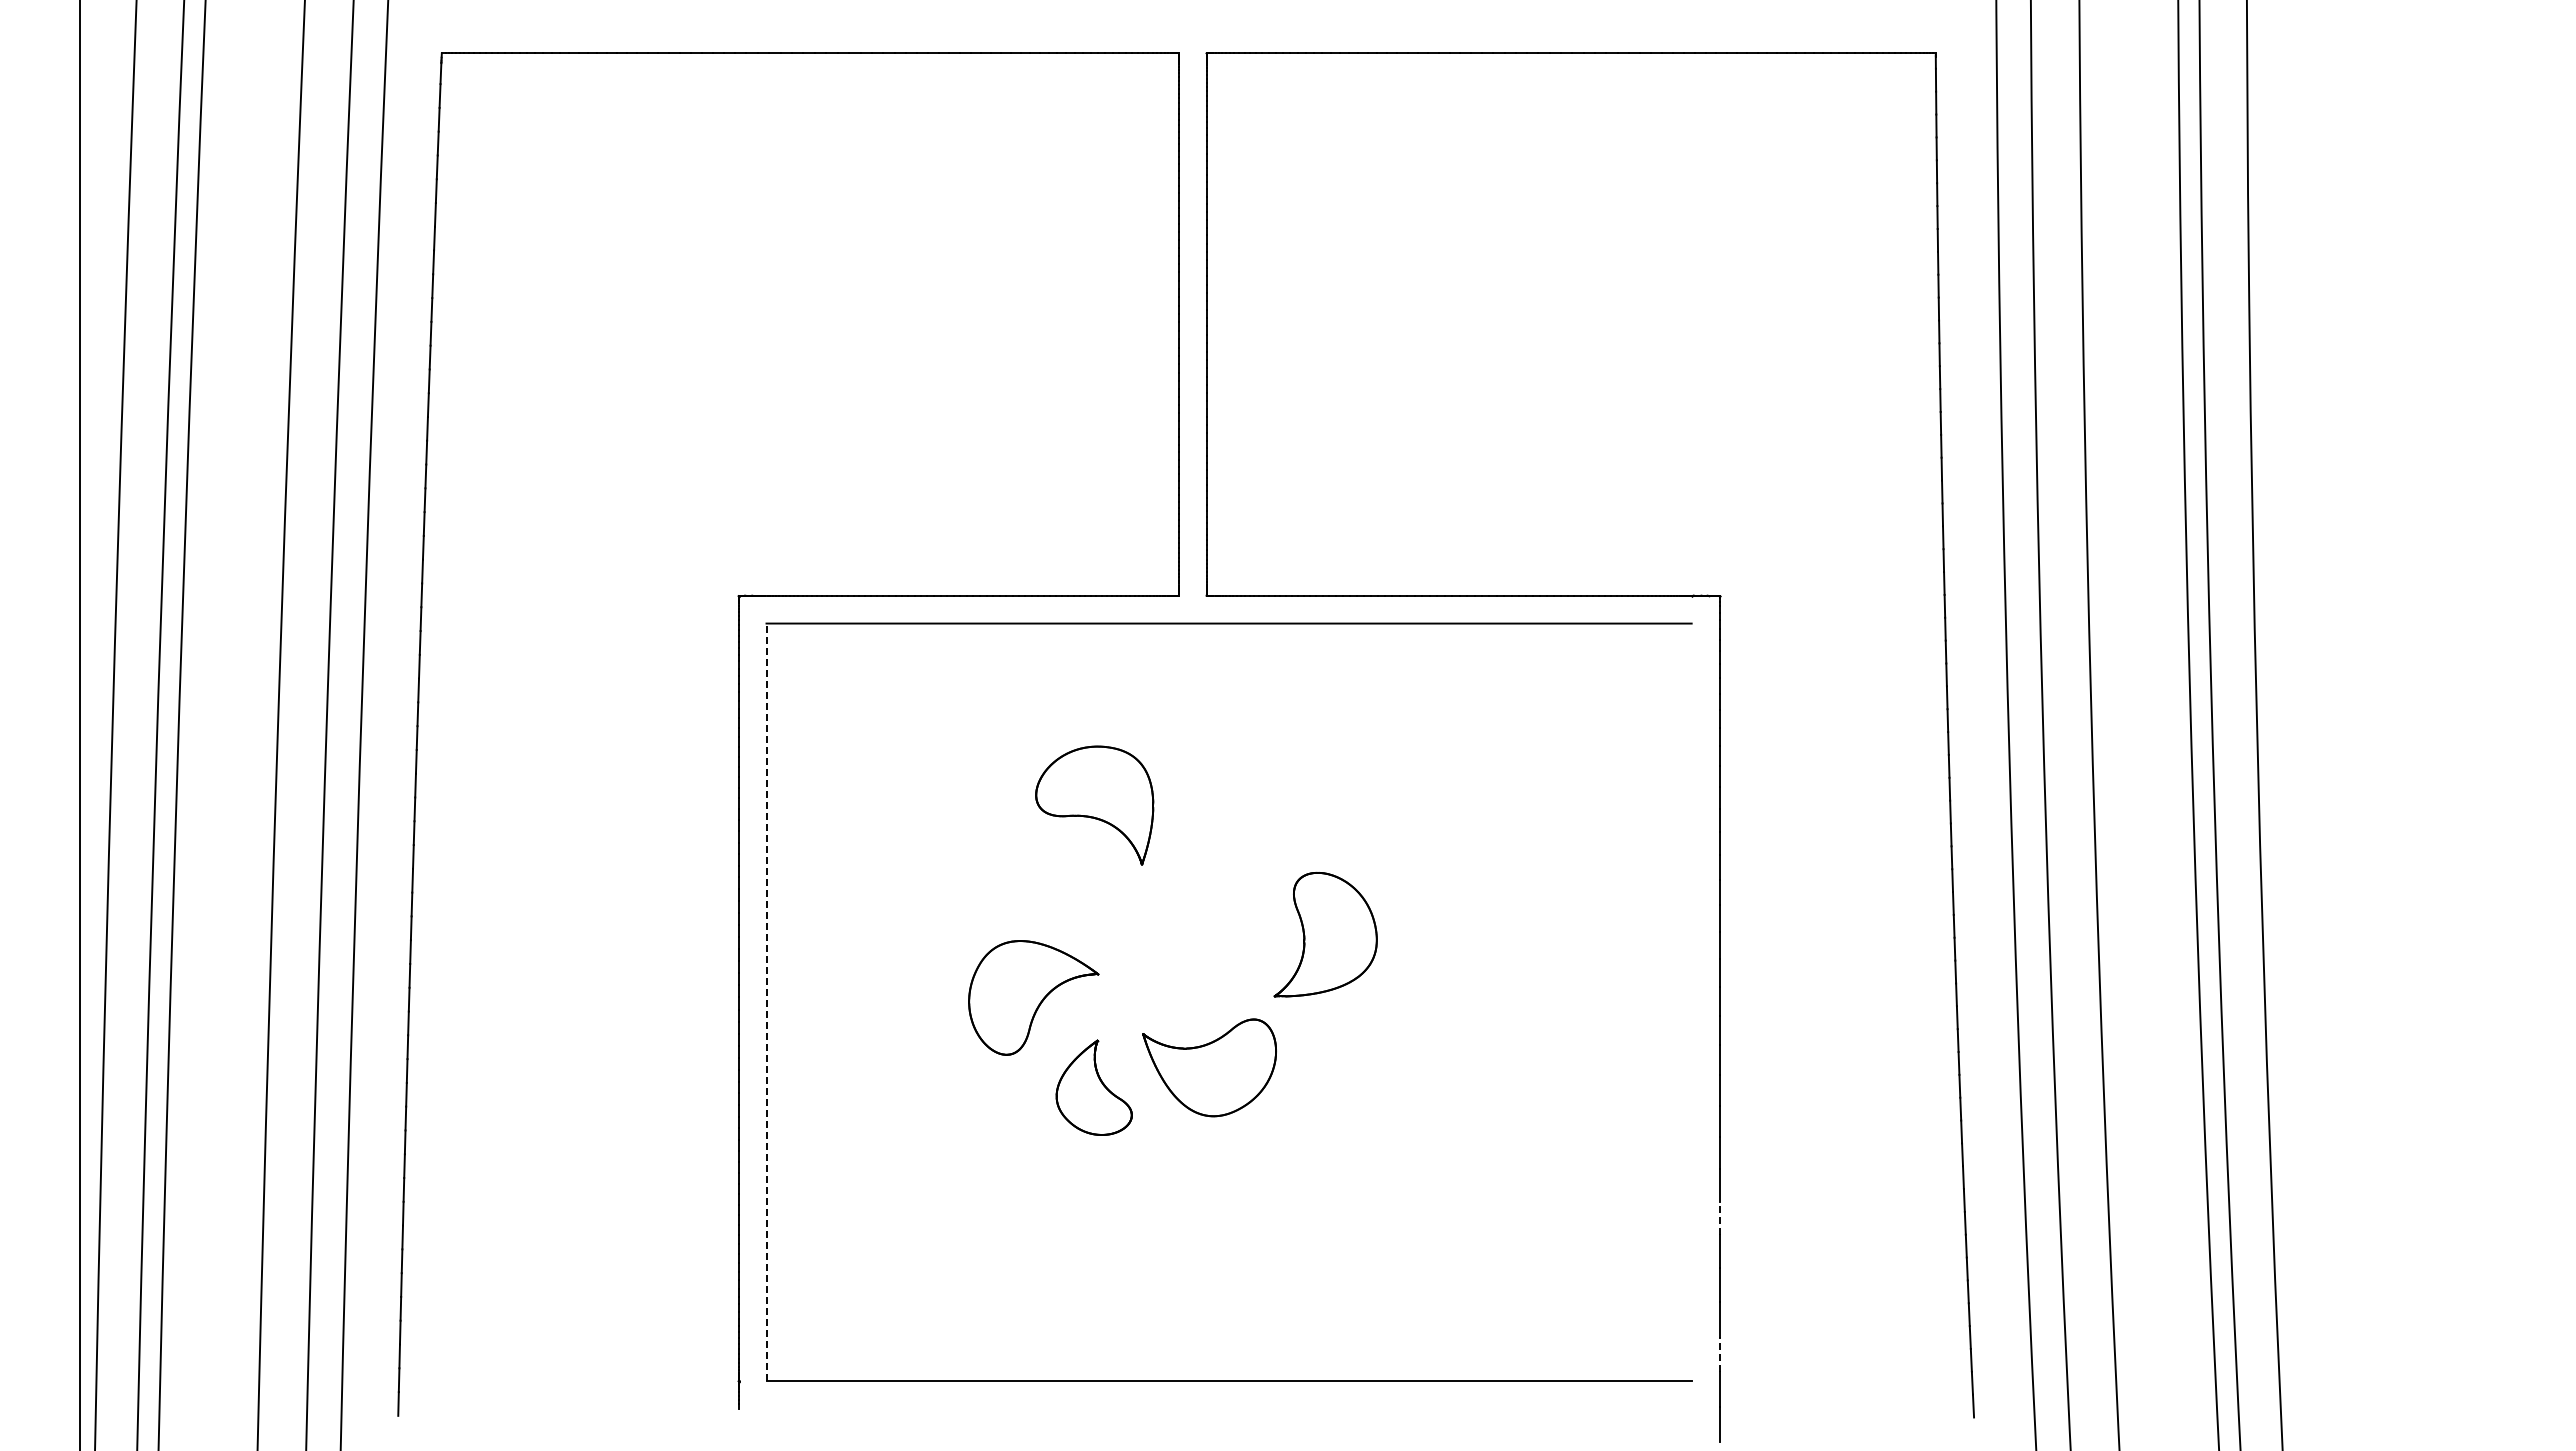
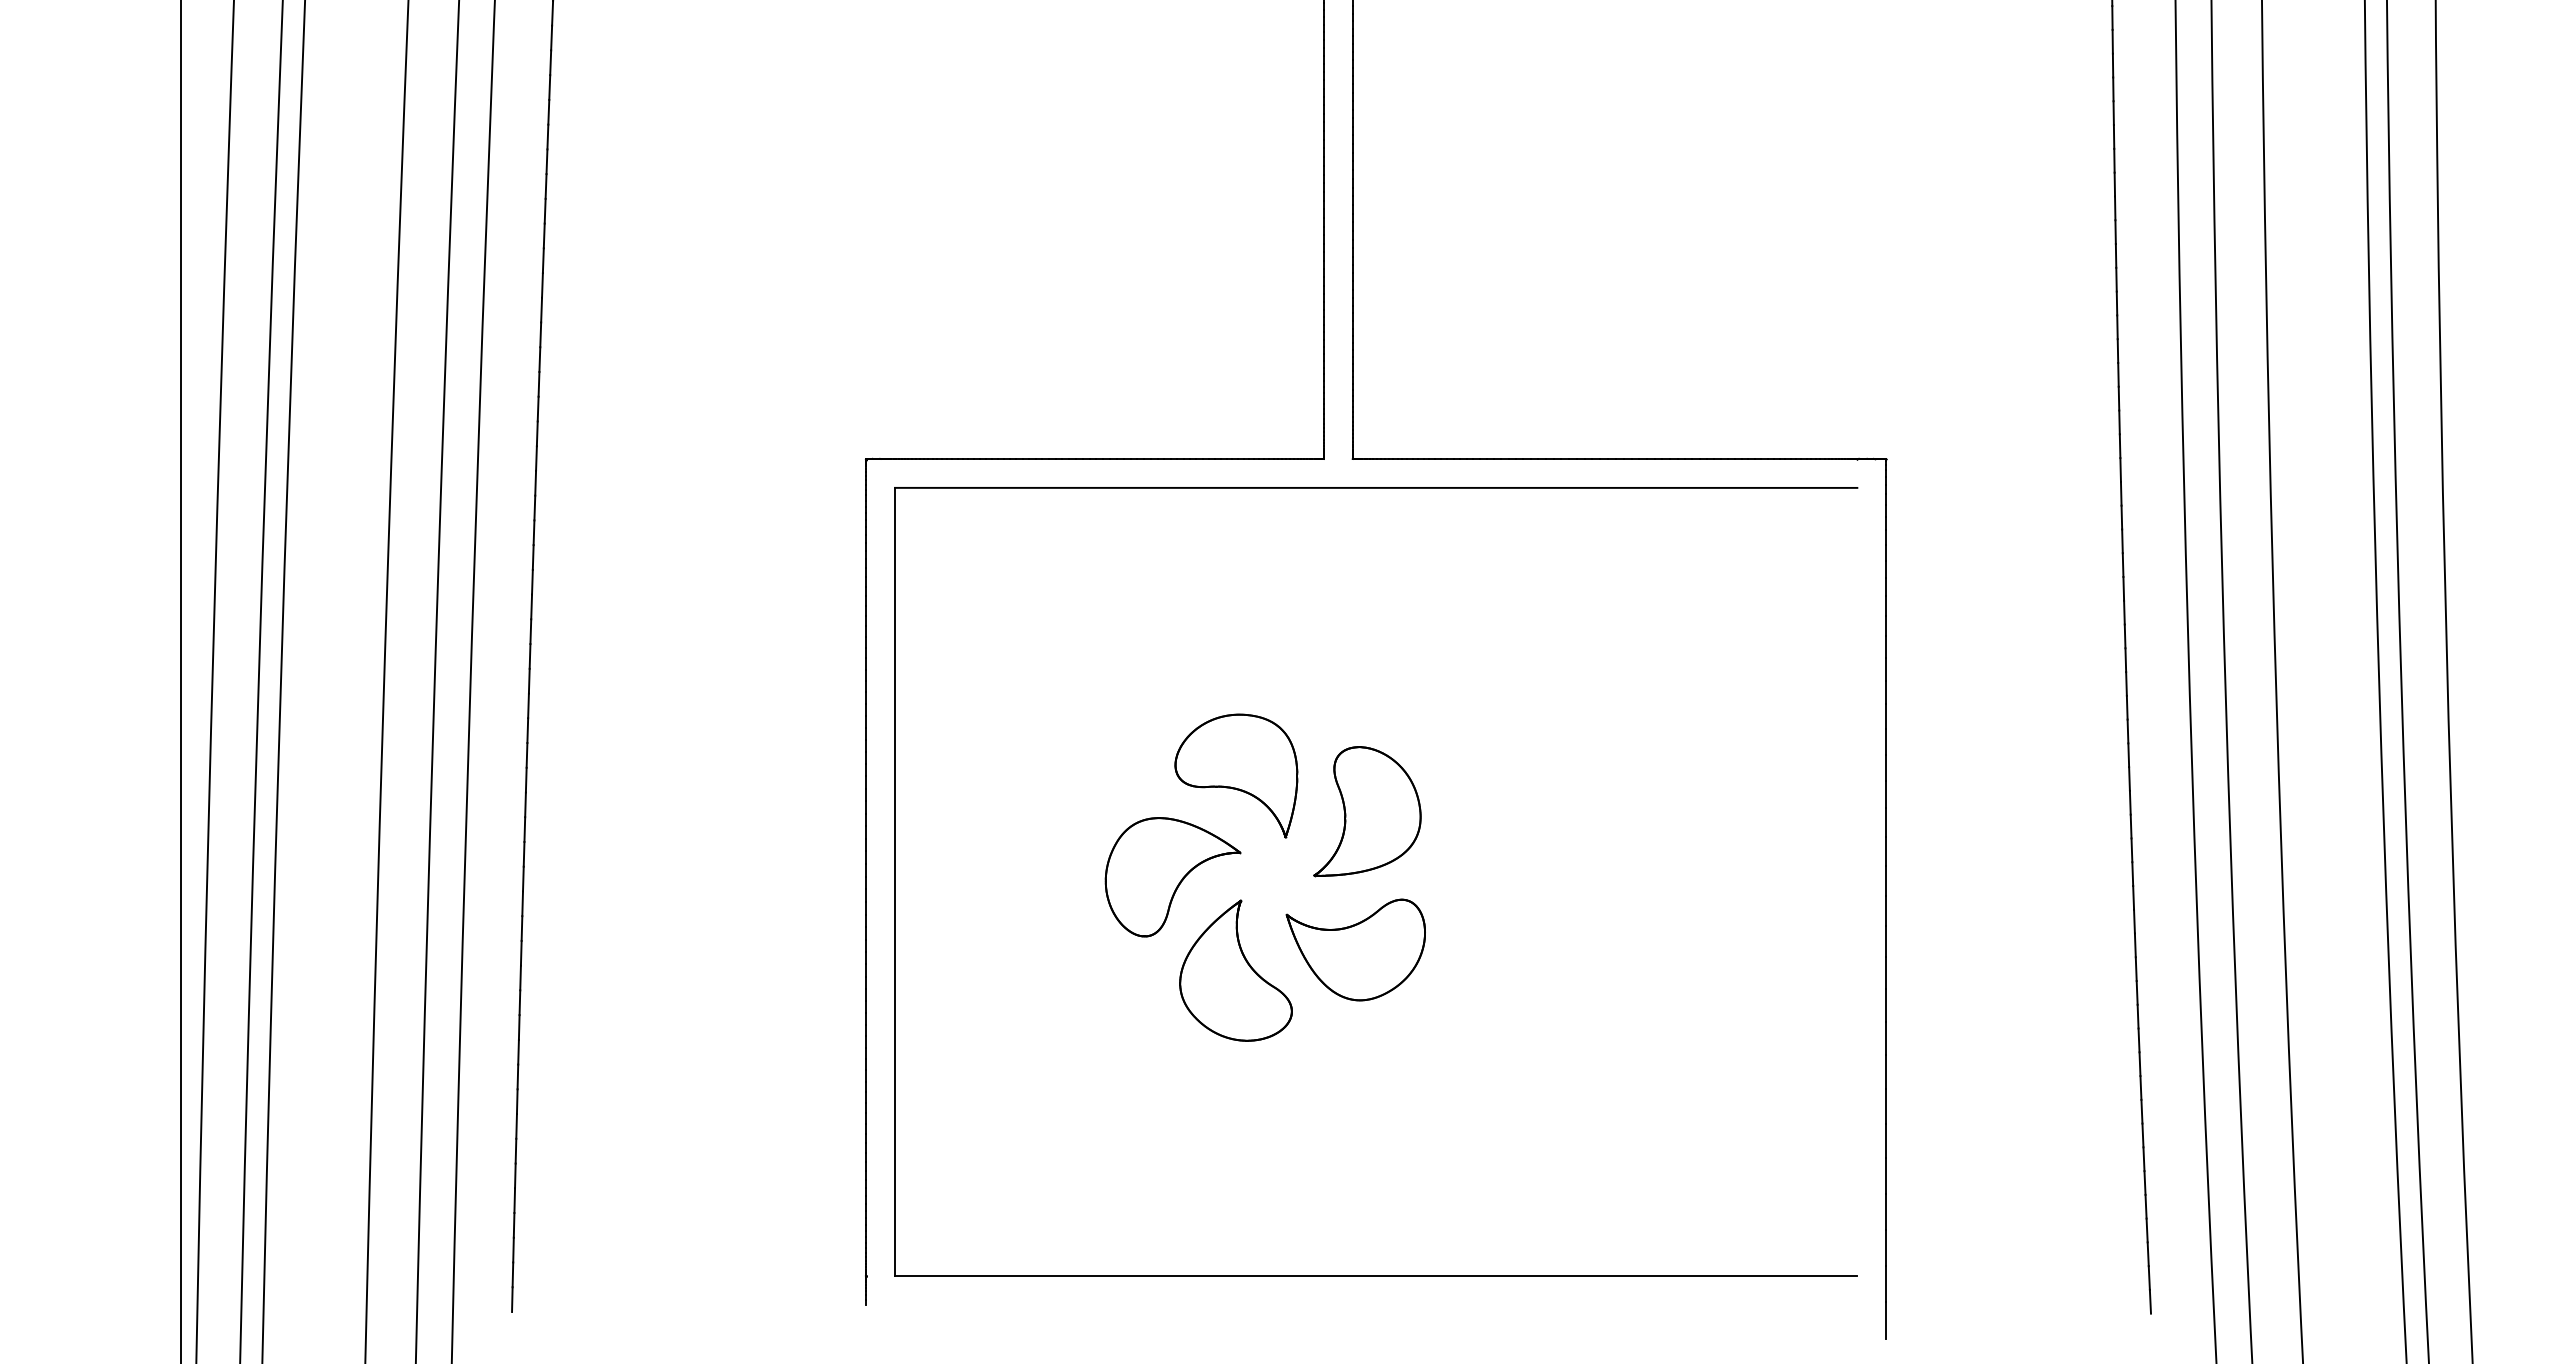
part: (1094, 805) -> (1236, 775), moved
part: (1325, 934) -> (1367, 811), moved
line: (766, 1002) -> (895, 882), dashed -> solid
part: (1093, 1087) -> (1235, 970), size x1.43
line: (1719, 1218) -> (1886, 1106), dashed -> solid
line: (1719, 1353) -> (1886, 1247), dashed -> solid

